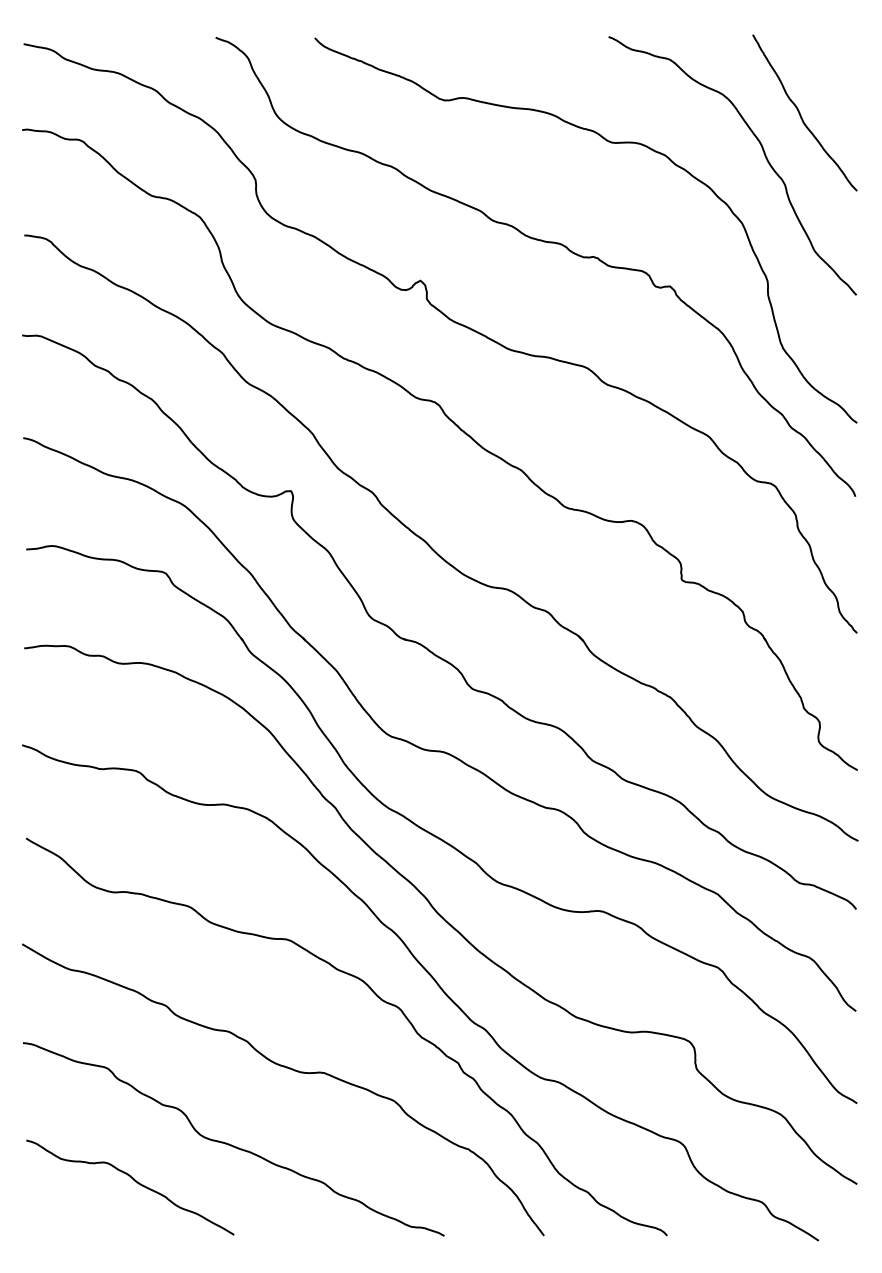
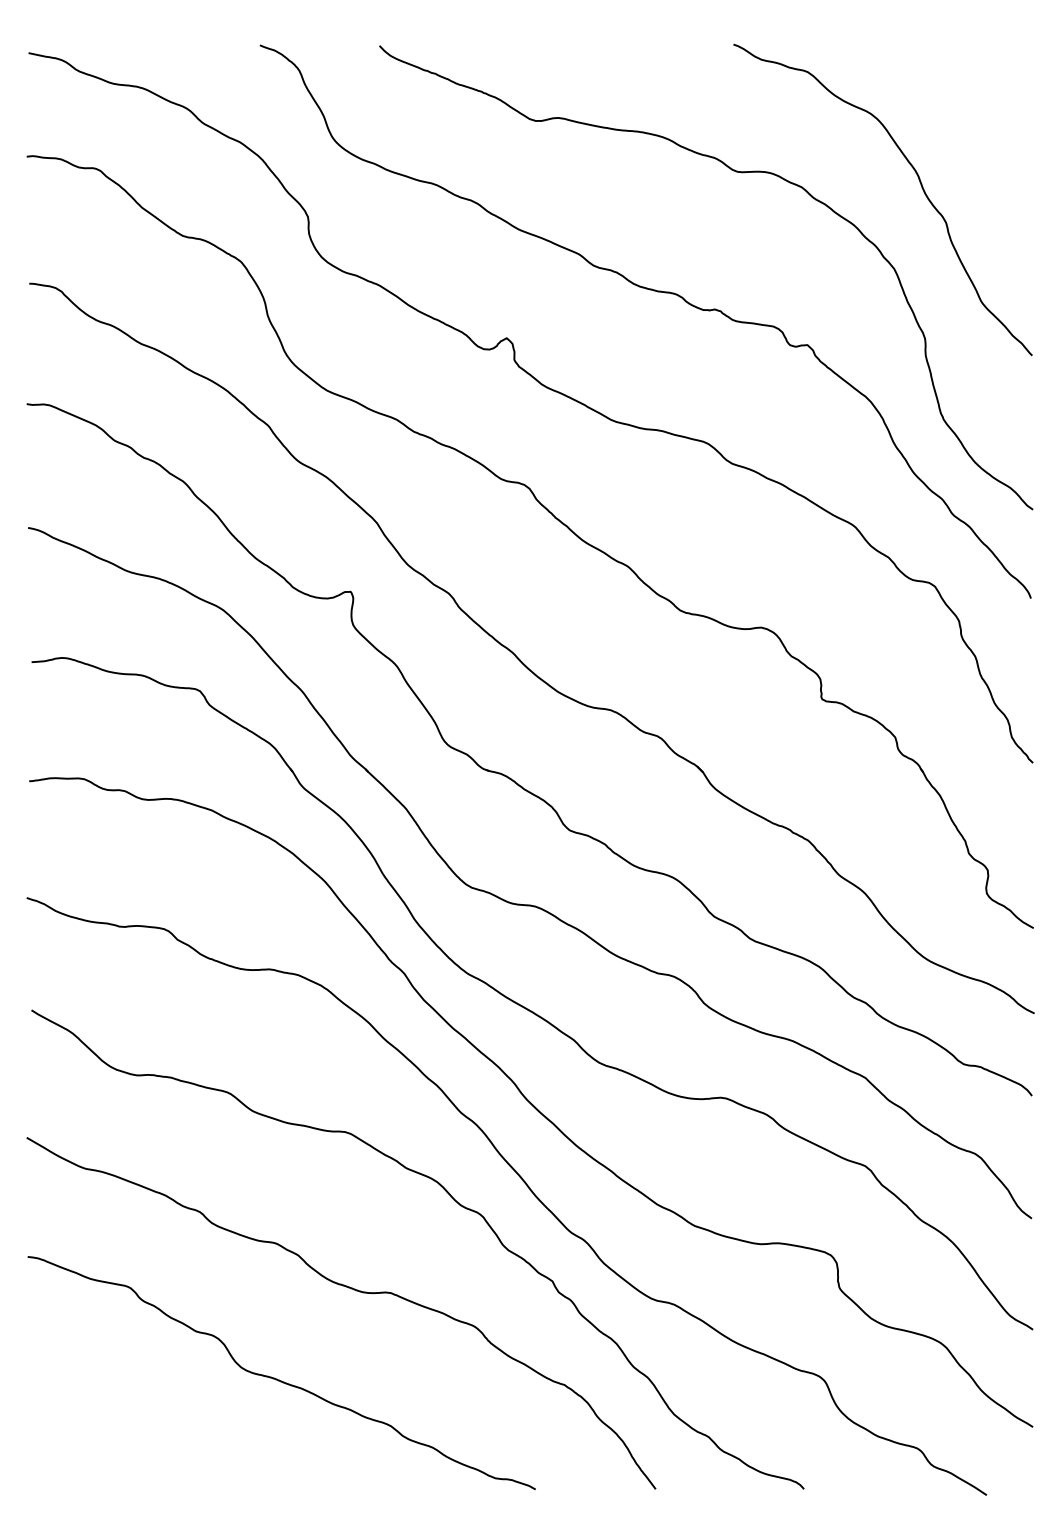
curve: (800, 112) -> (964, 135), removed
curve: (135, 1182) -> (163, 1424), removed

